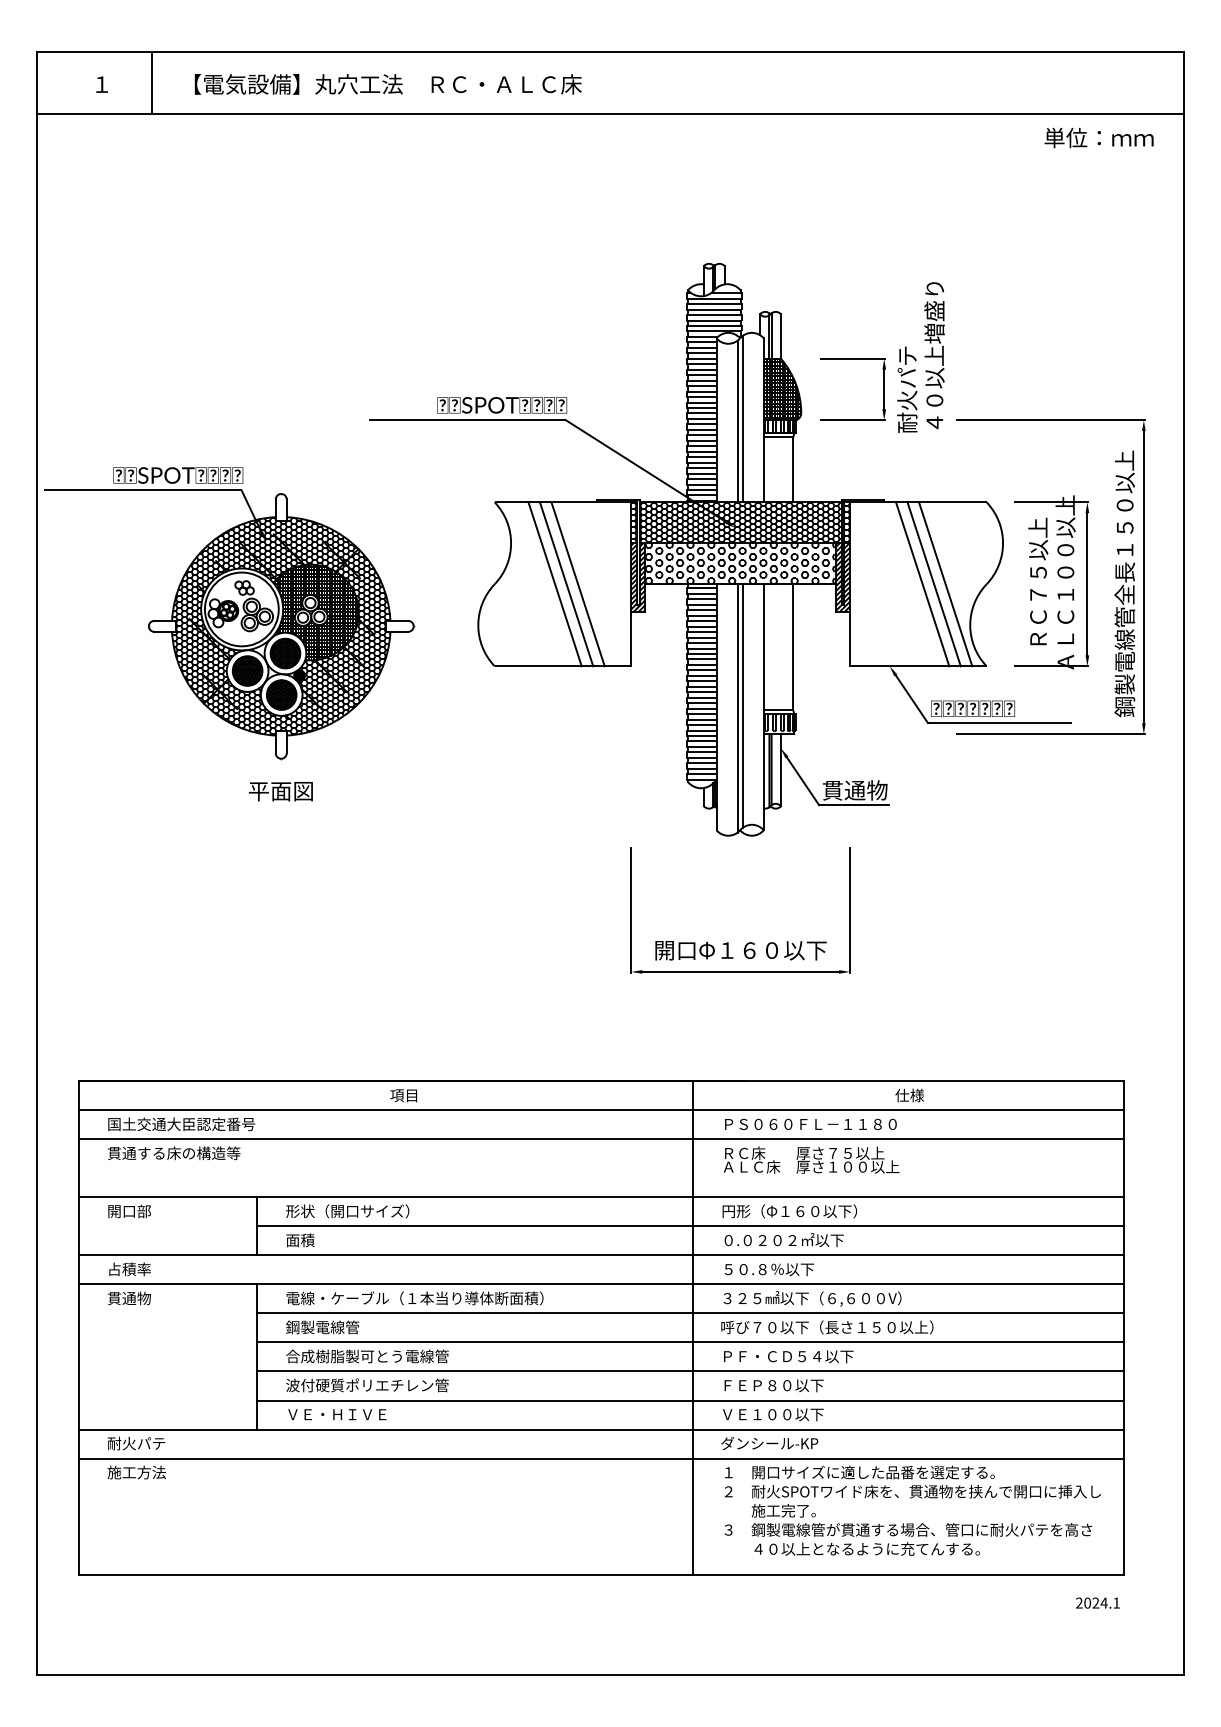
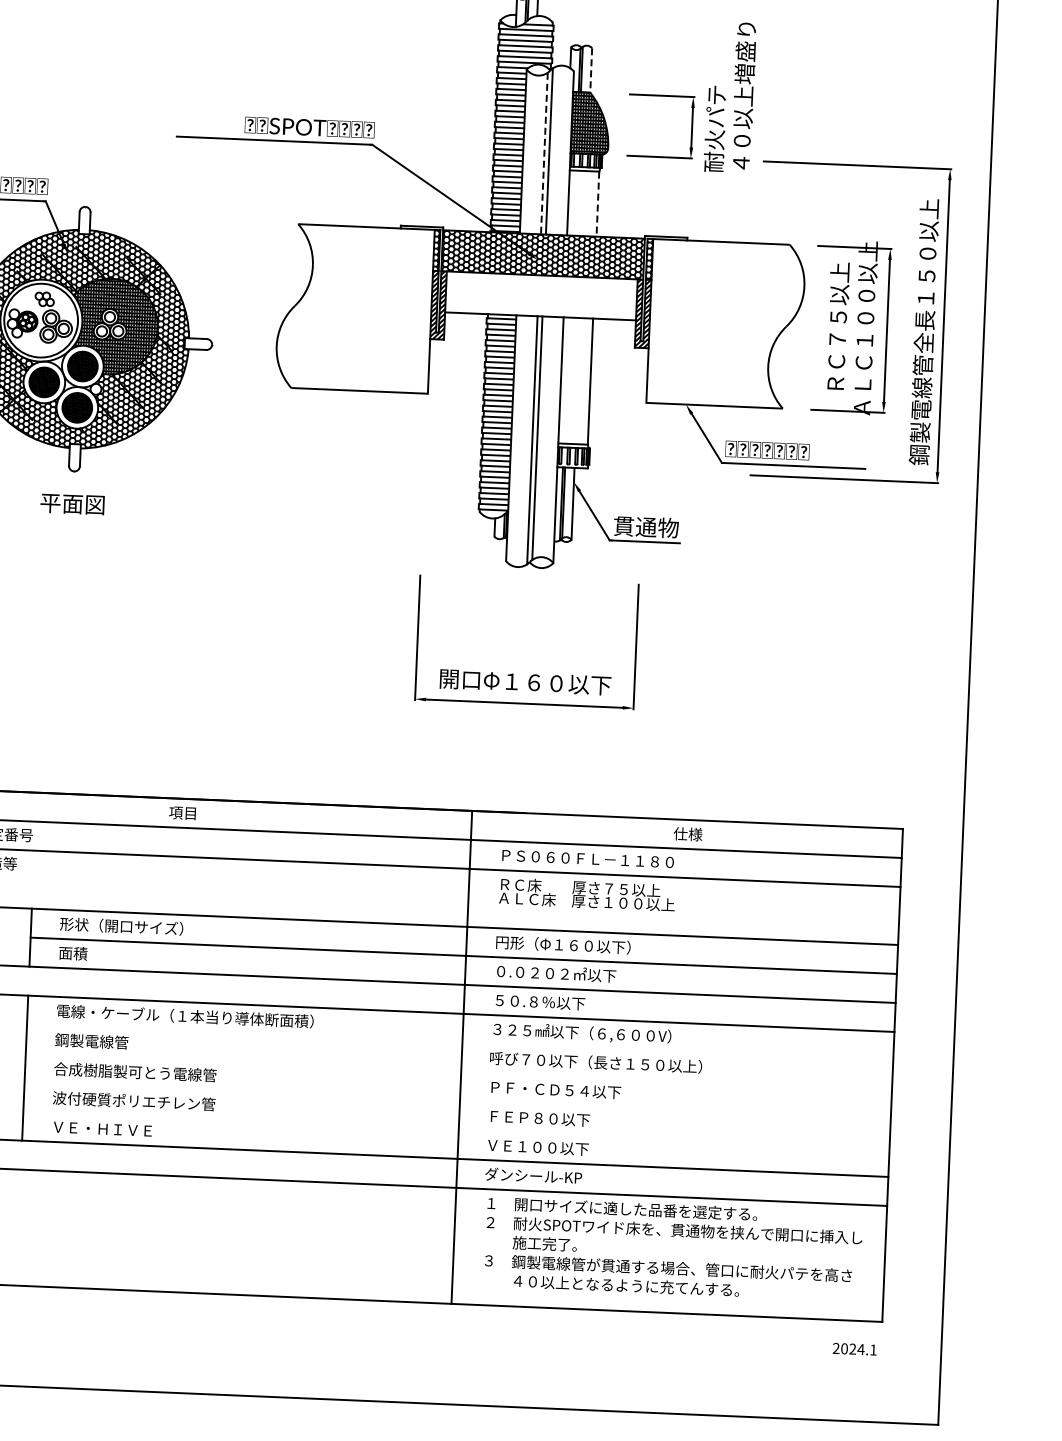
line: (780, 337) -> (590, 71), solid -> dashed
line: (737, 421) -> (544, 153), solid -> dashed
line: (793, 469) -> (598, 203), solid -> dashed
hatch: (740, 563) -> (541, 295), removed
line: (554, 584) -> (354, 308), removed
line: (566, 584) -> (366, 309), removed
line: (577, 584) -> (377, 309), removed
line: (922, 584) -> (722, 324), removed
line: (933, 584) -> (733, 324), removed
line: (945, 584) -> (745, 325), removed
fill: (299, 675) -> (95, 389), removed
line: (690, 1313) -> (459, 1042), removed
line: (690, 1342) -> (458, 1071), removed
line: (690, 1371) -> (457, 1100), removed
line: (690, 1400) -> (456, 1129), removed

